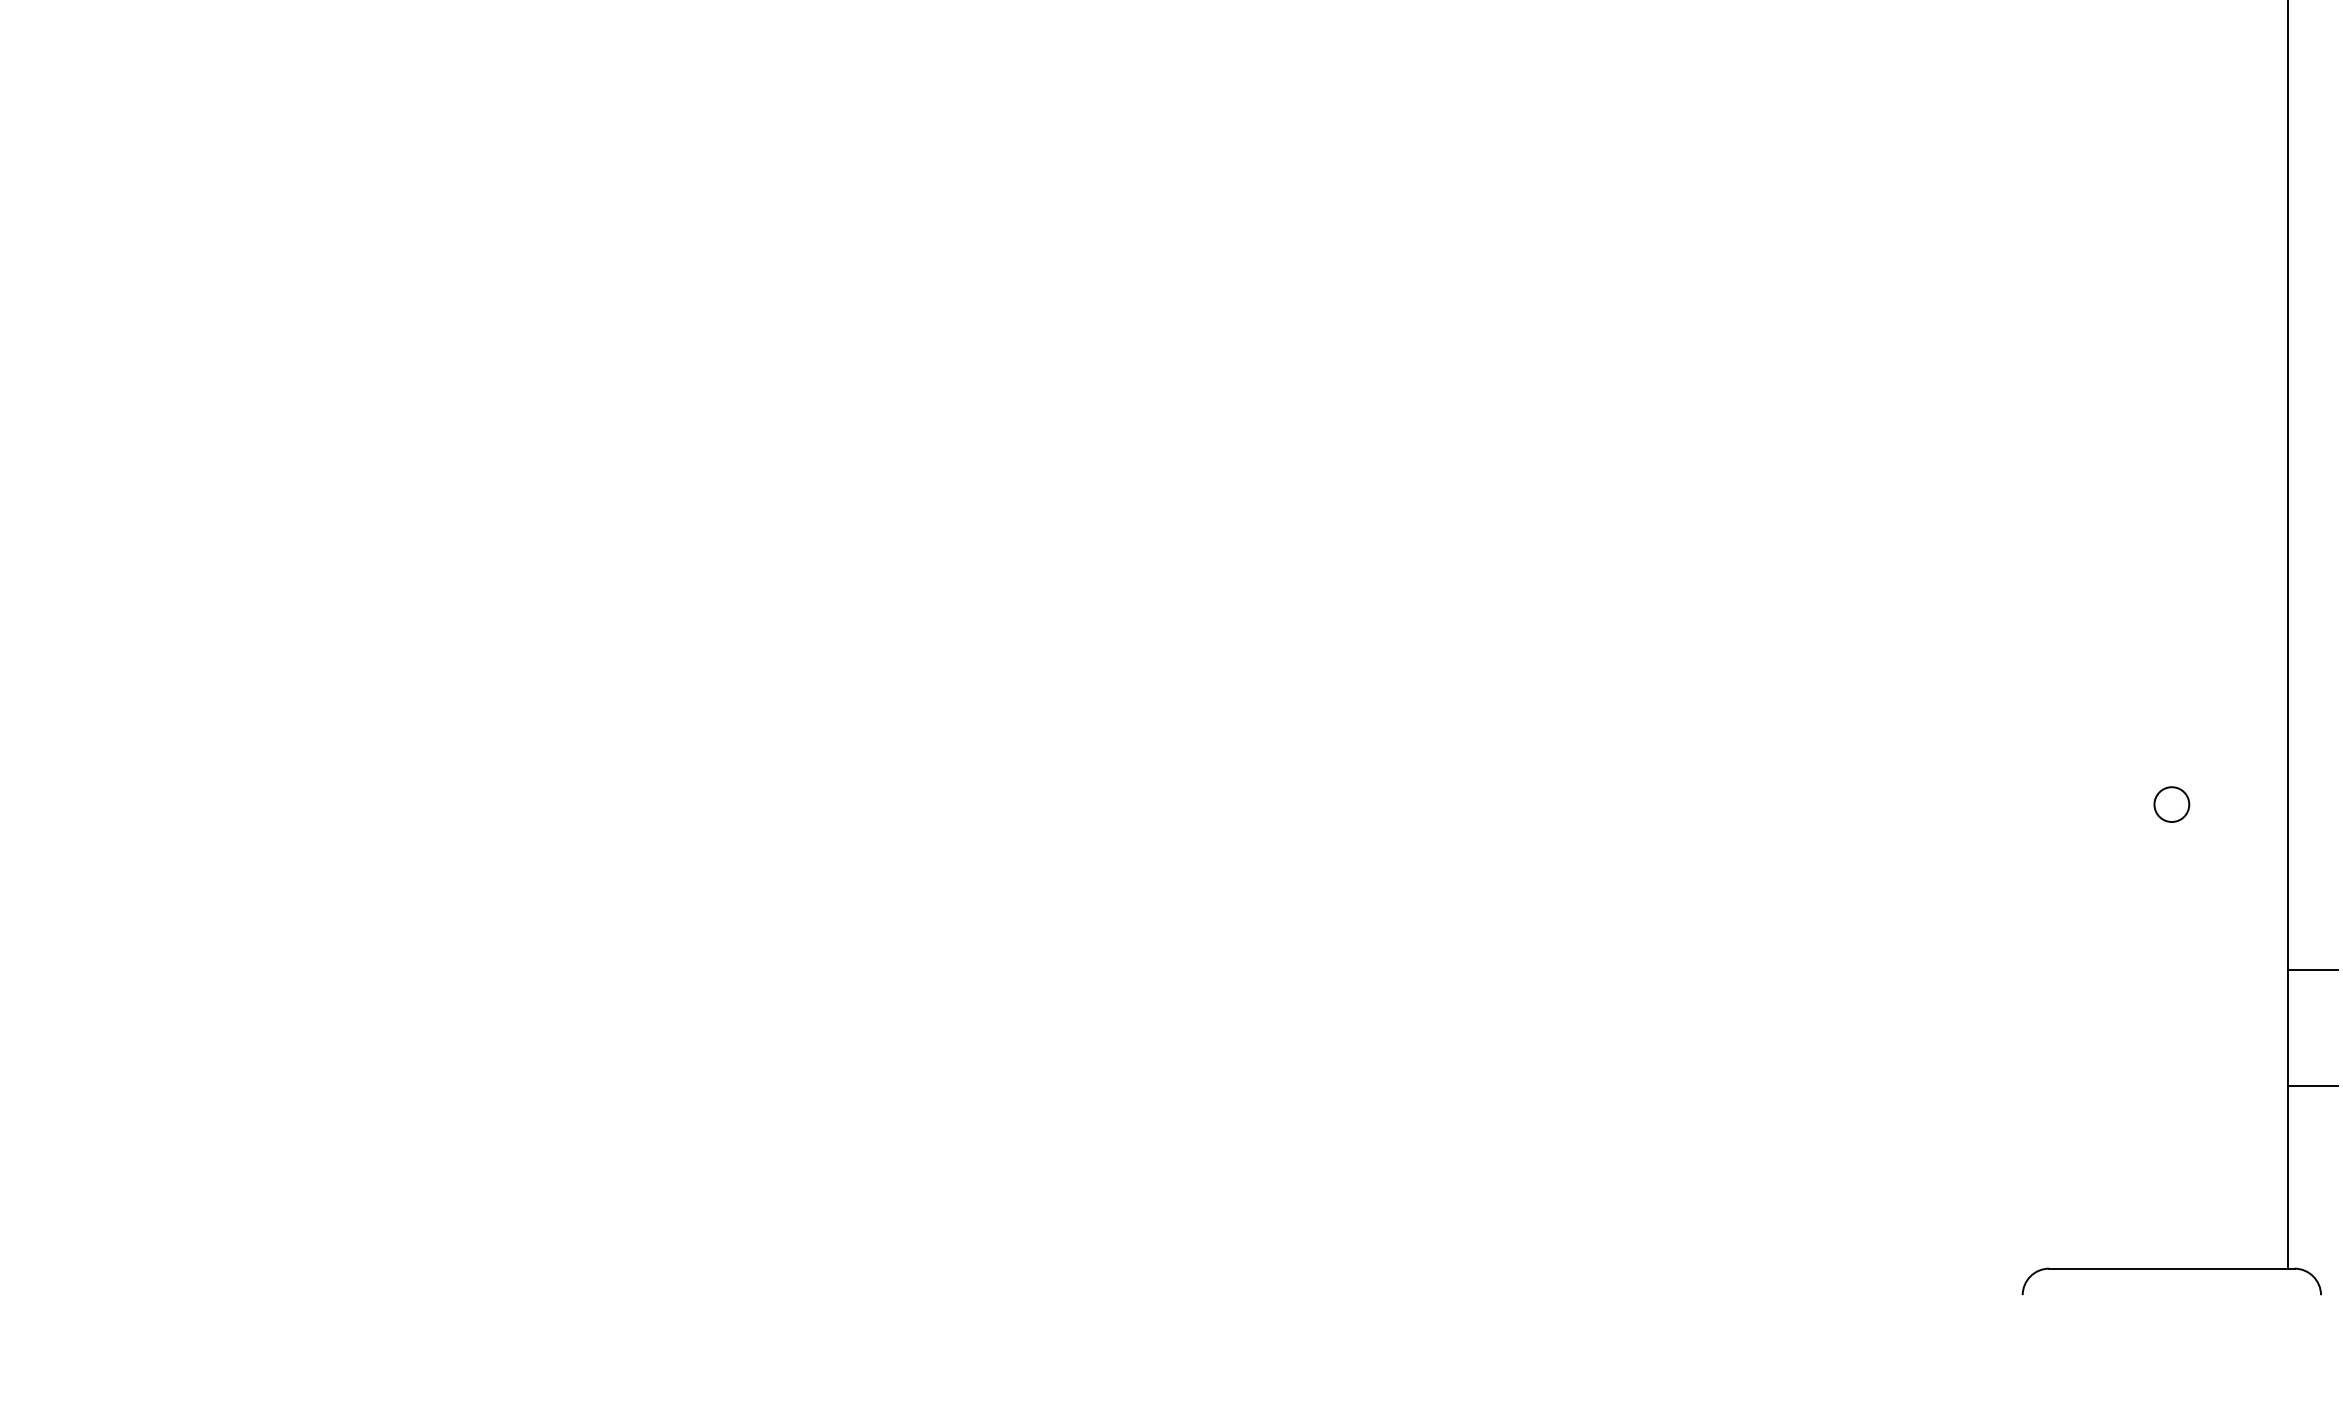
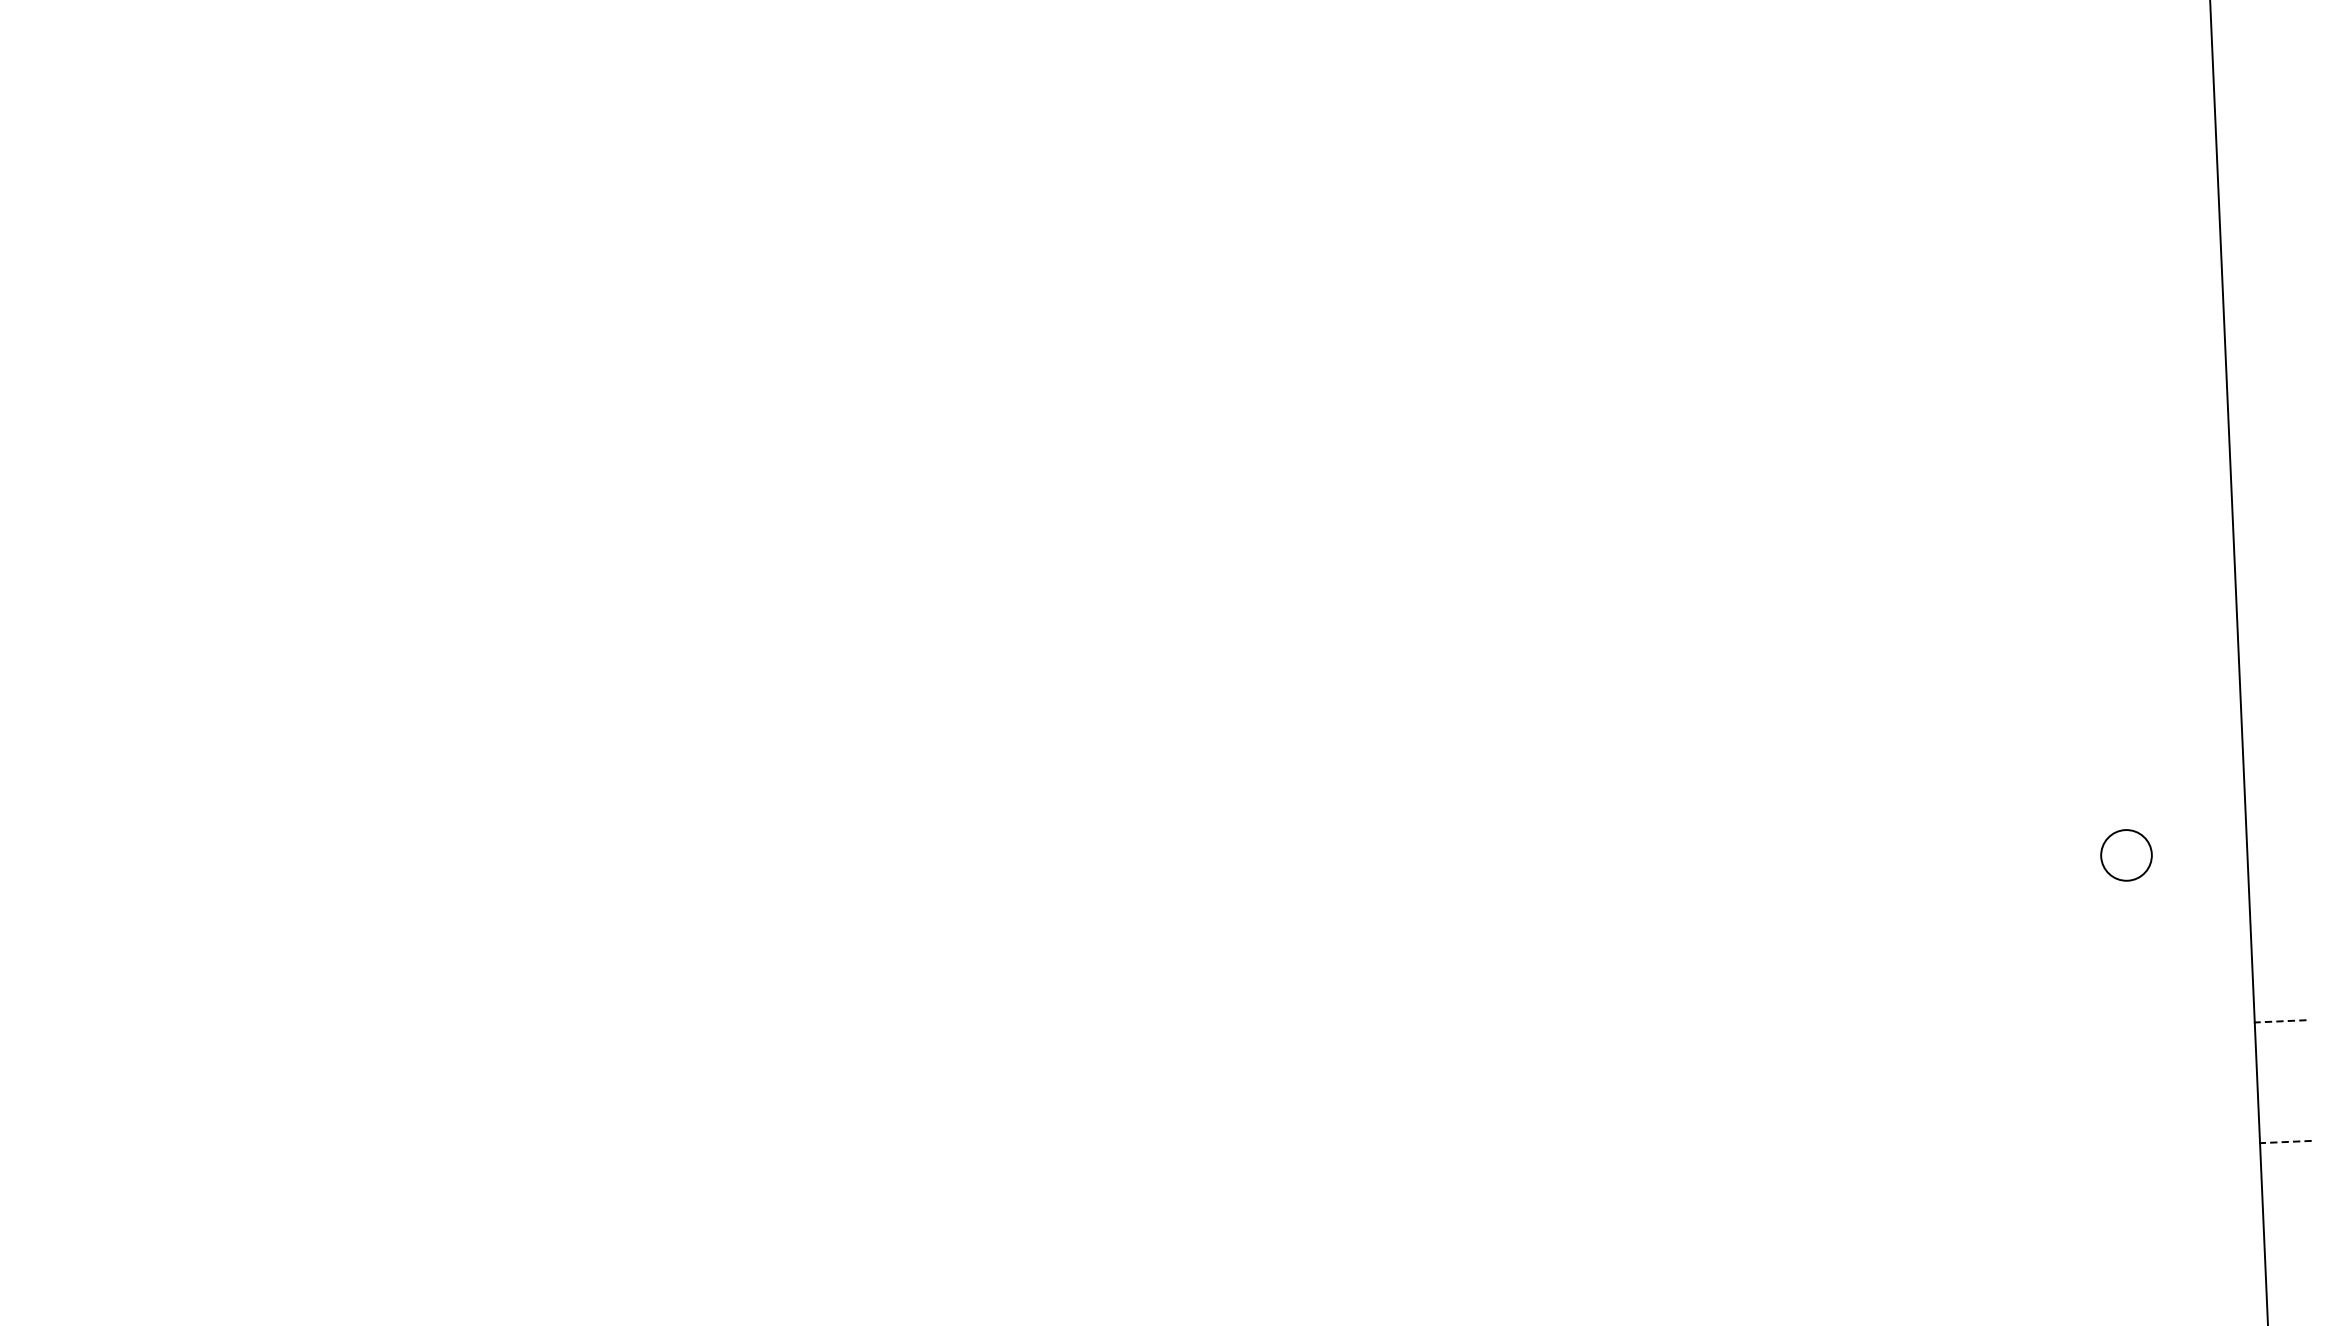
circle: (2171, 804) -> (2126, 855), size x1.4
line: (2312, 970) -> (2280, 1021), solid -> dashed
line: (2312, 1086) -> (2285, 1142), solid -> dashed

